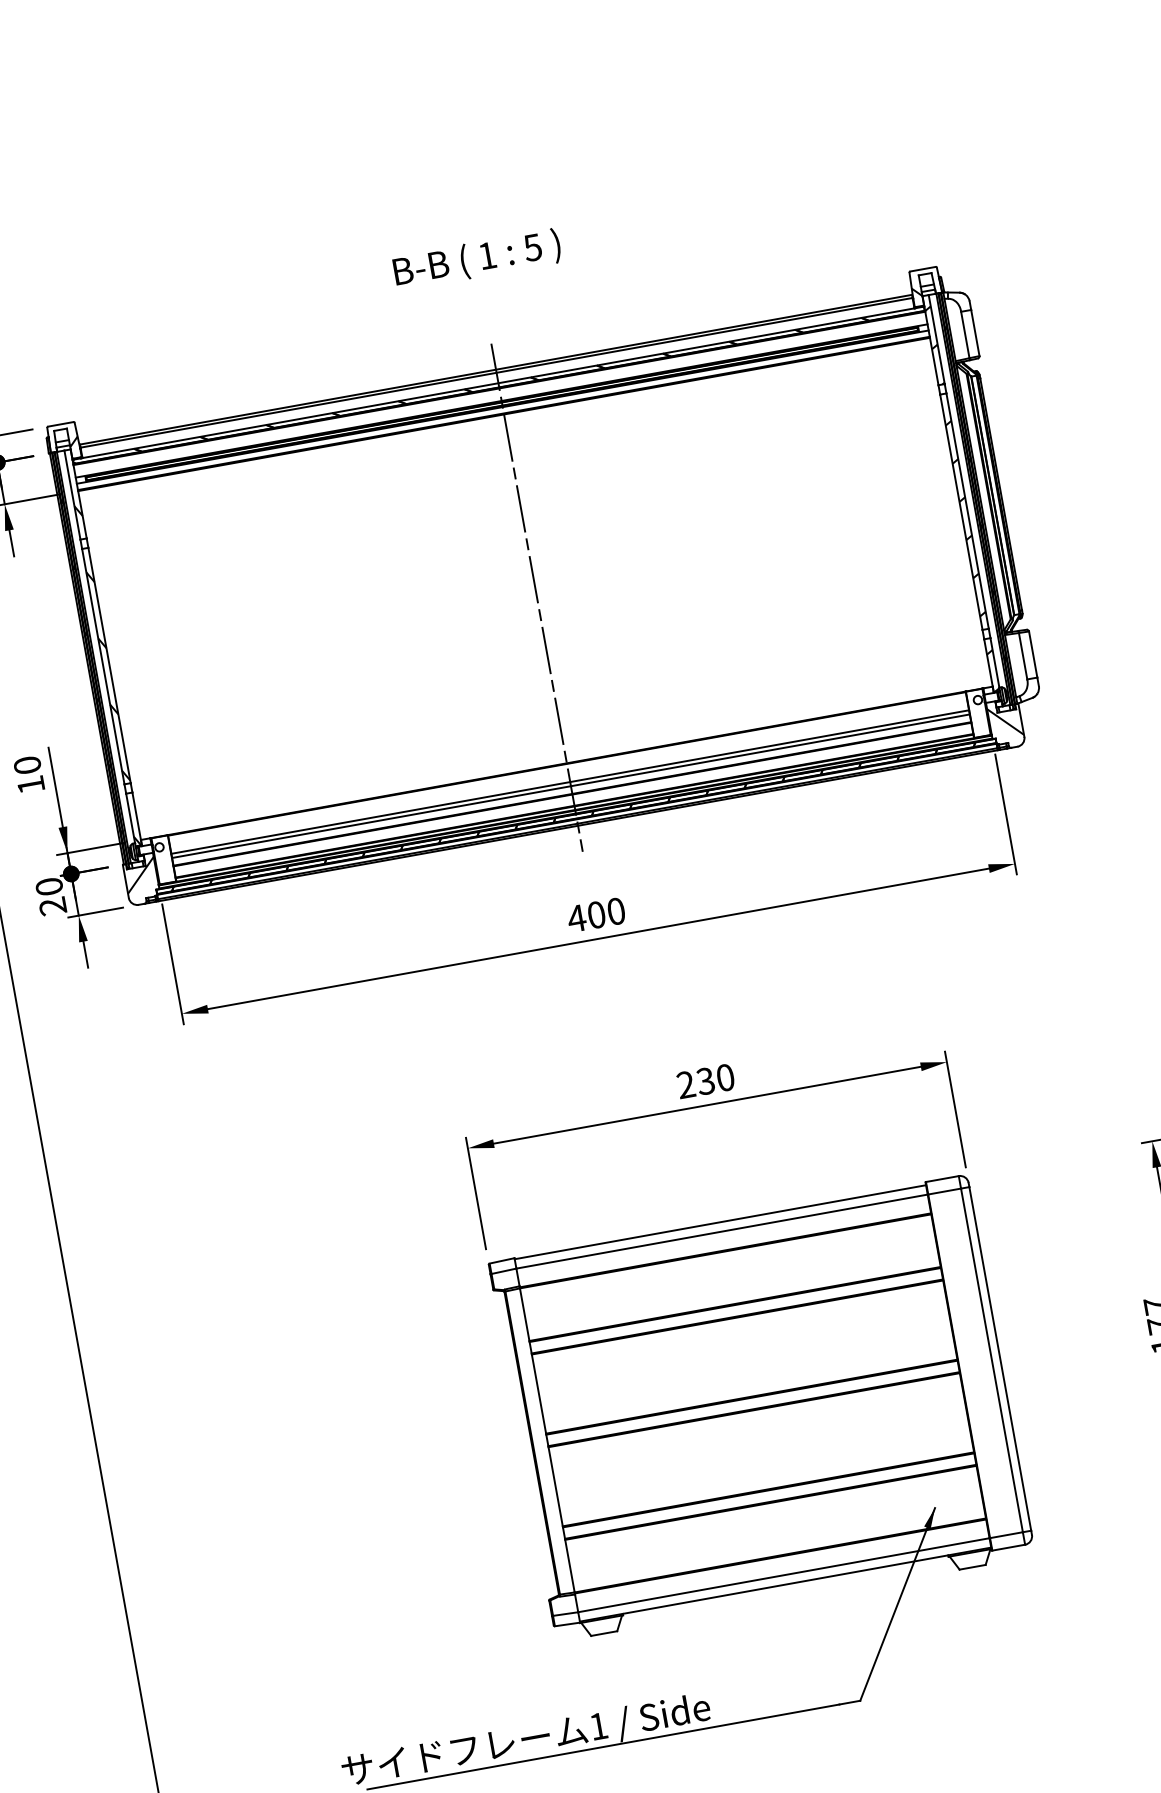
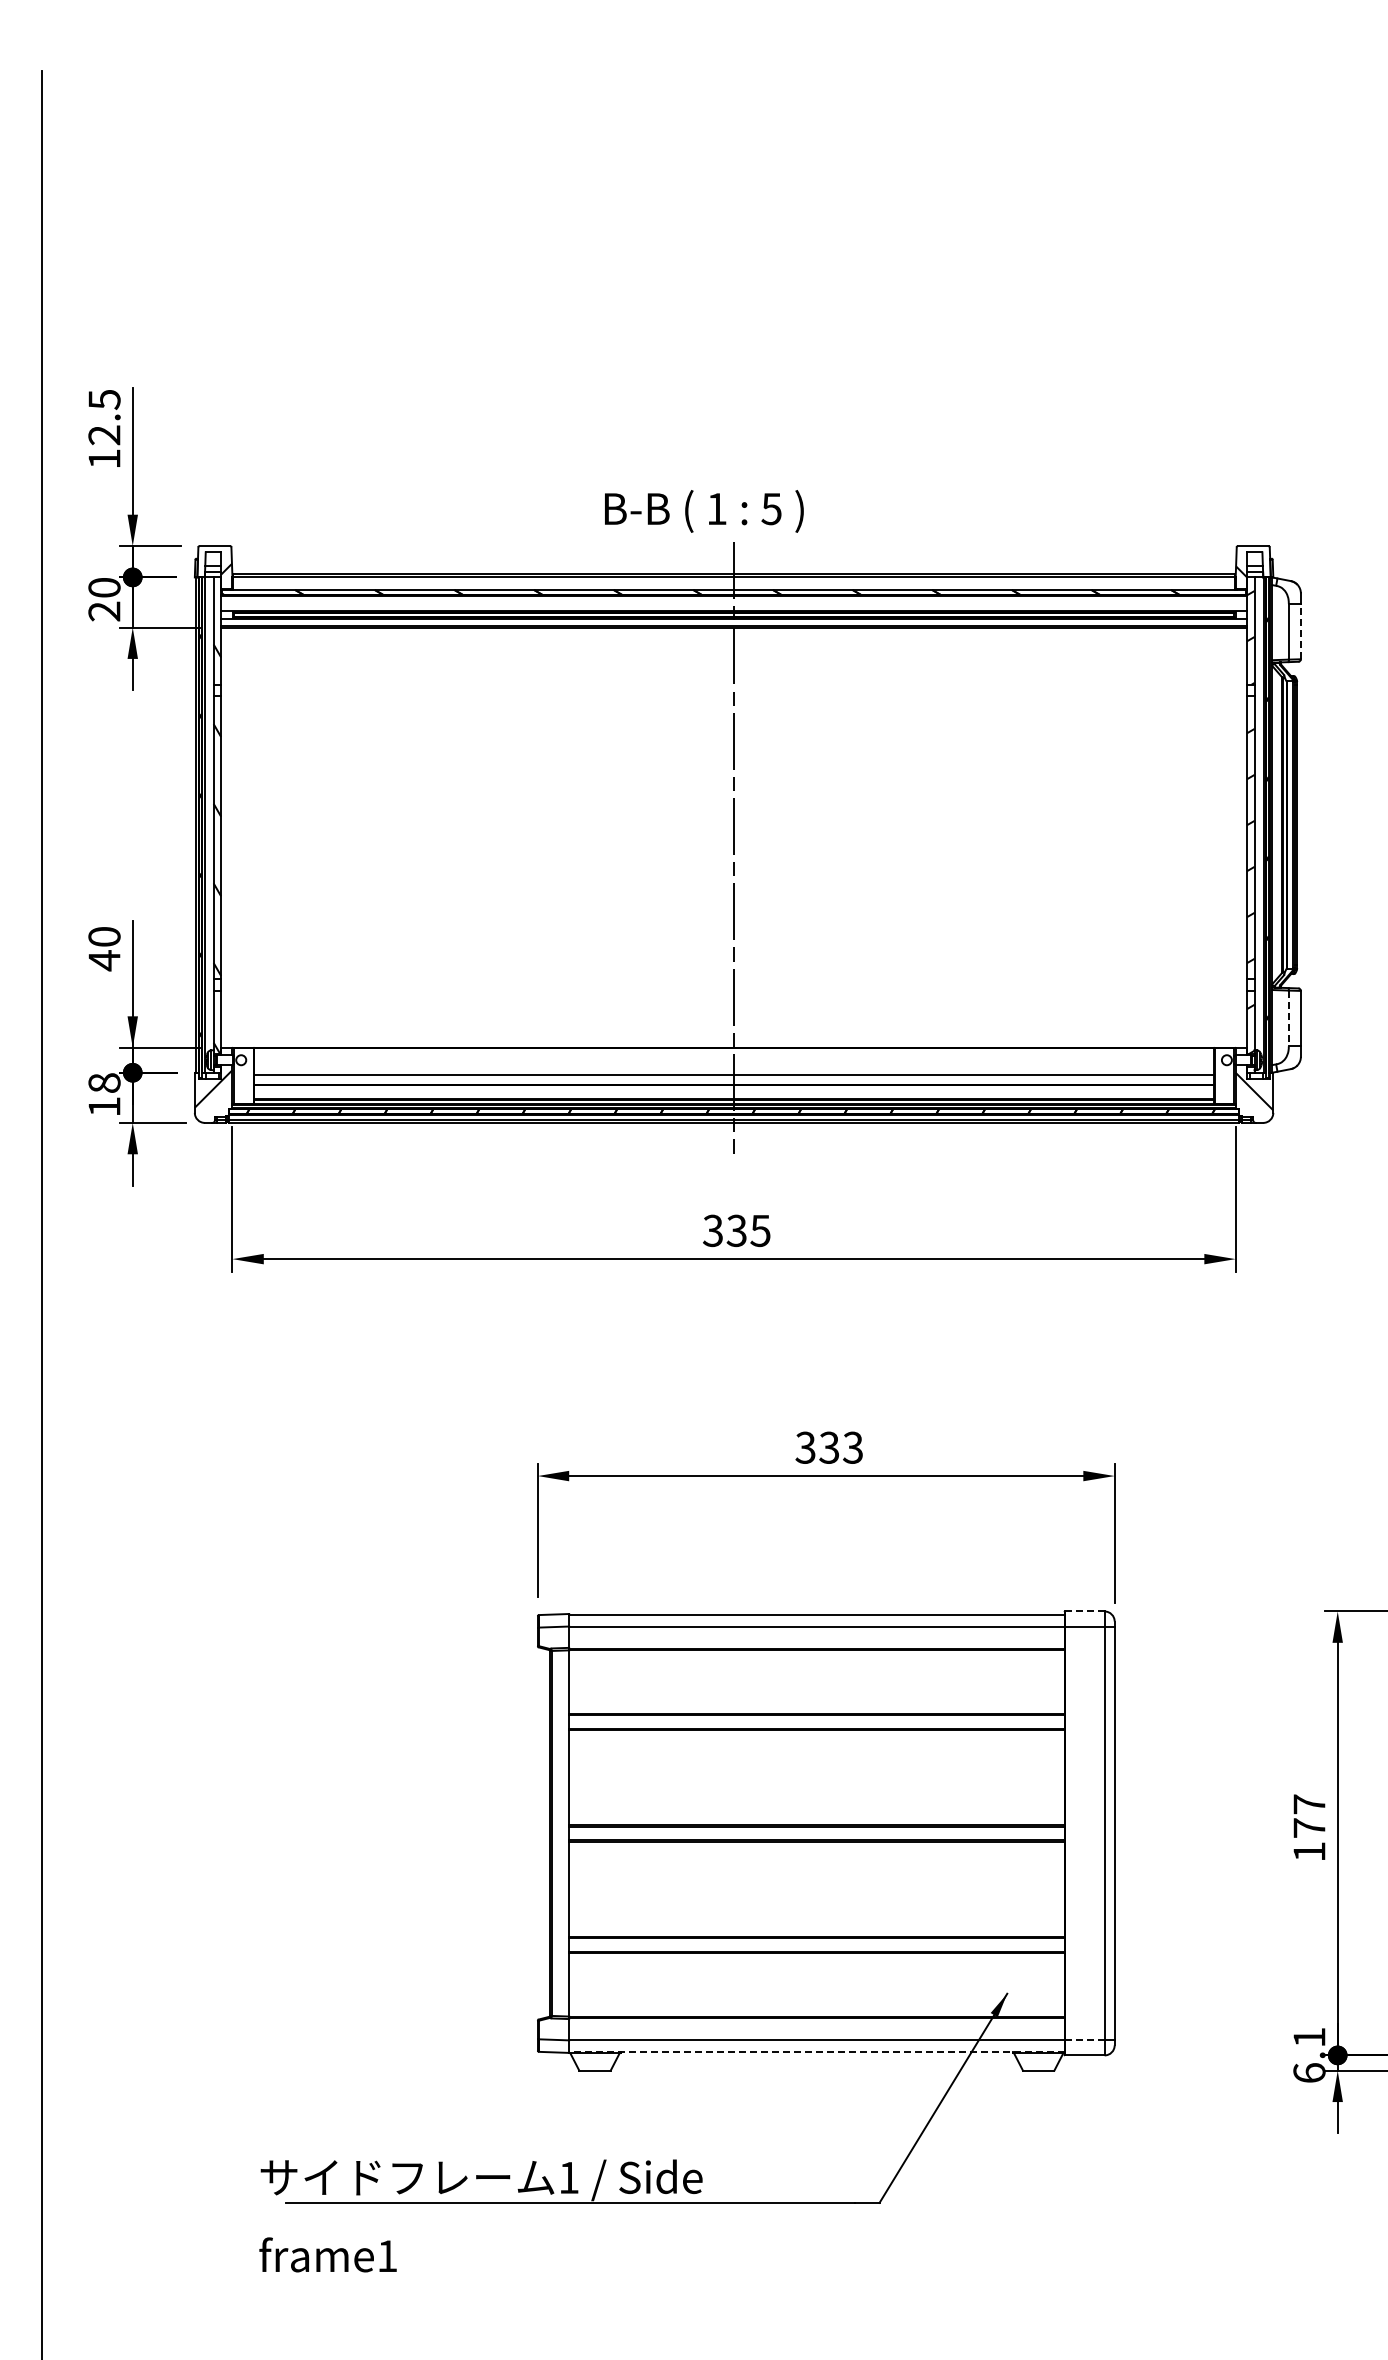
text: (477, 259) -> (704, 511), moved
line: (975, 333) -> (1300, 631), solid -> dashed
line: (1022, 656) -> (1288, 1018), solid -> dashed
line: (569, 782) -> (733, 1070), removed
text: (31, 784) -> (104, 960), 10 -> 40
text: (51, 896) -> (104, 1094), 20 -> 18
text: (596, 914) -> (736, 1230), 400 -> 335
text: (705, 1081) -> (829, 1447), 230 -> 333
line: (942, 1179) -> (1084, 1611), solid -> dashed
line: (1006, 1535) -> (1084, 2040), solid -> dashed
line: (785, 1584) -> (816, 2051), solid -> dashed

